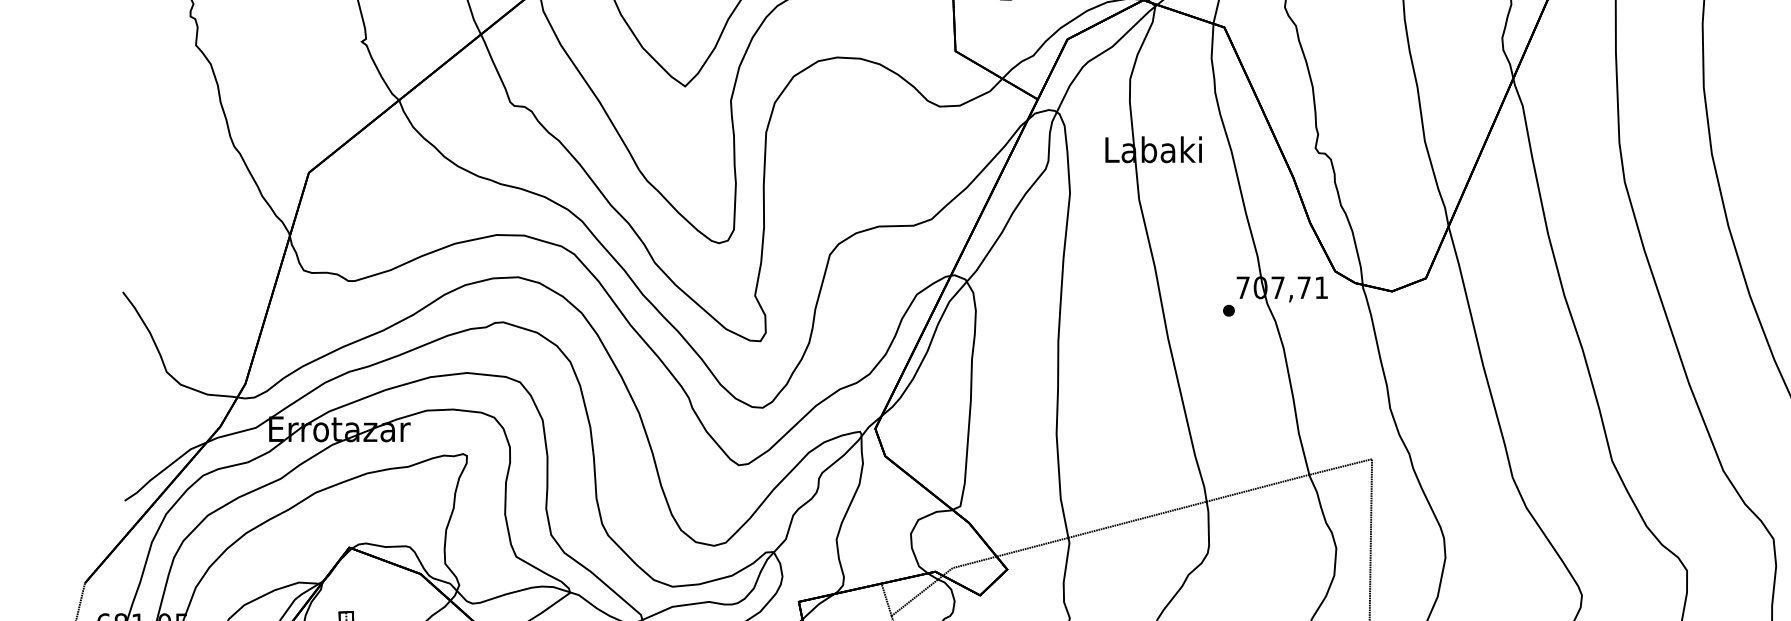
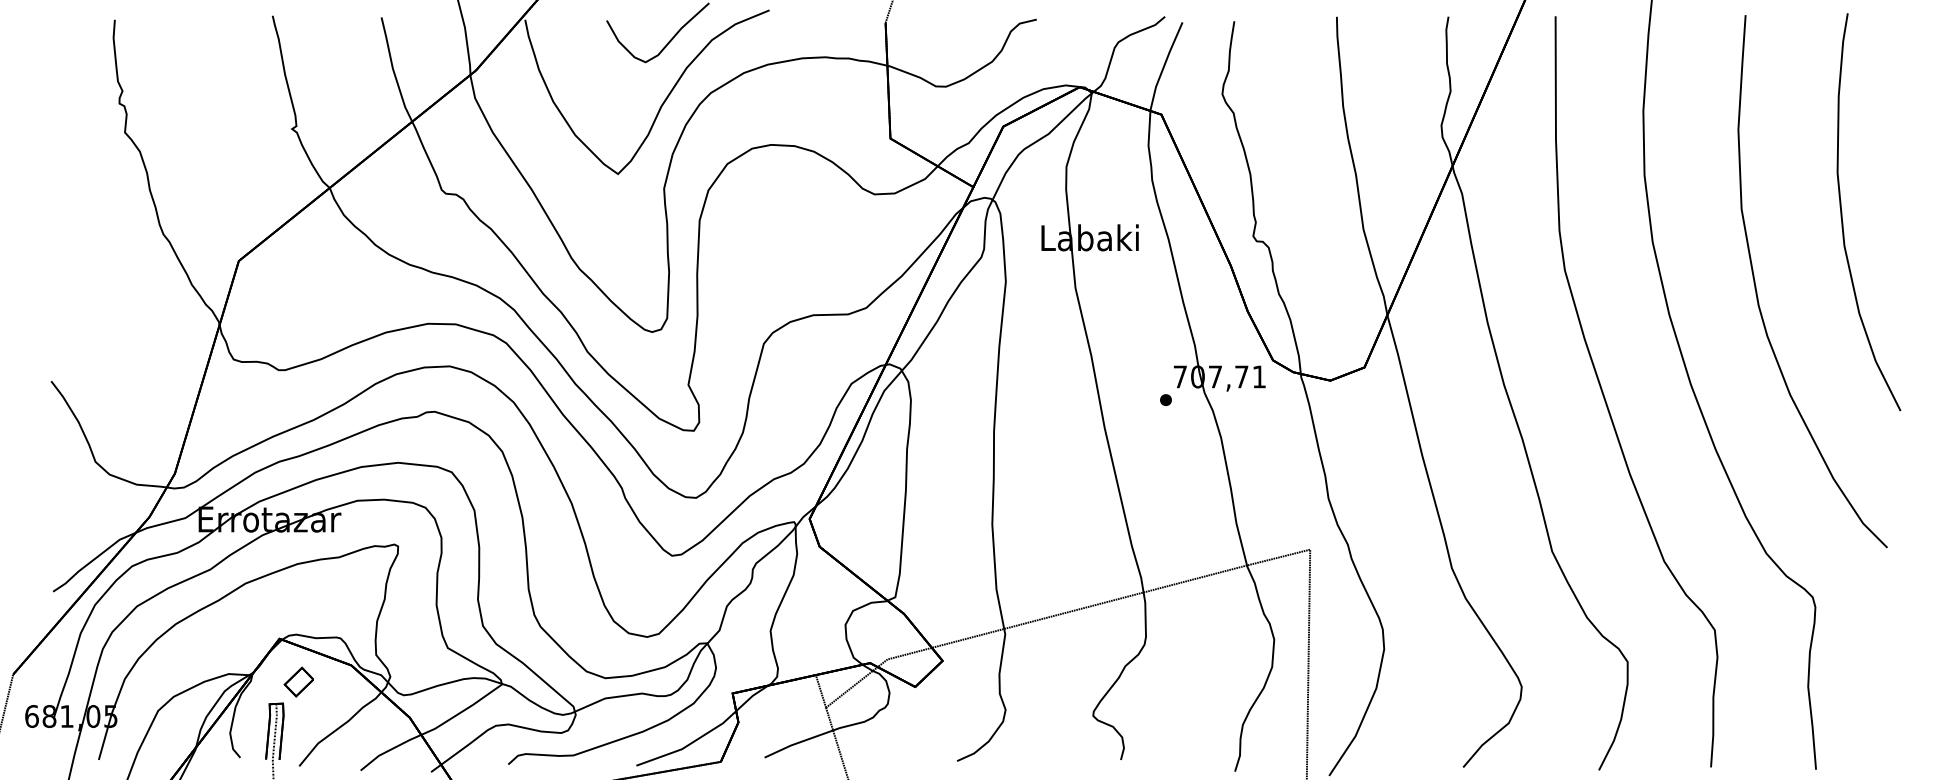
part: (368, 589) -> (298, 681), added

